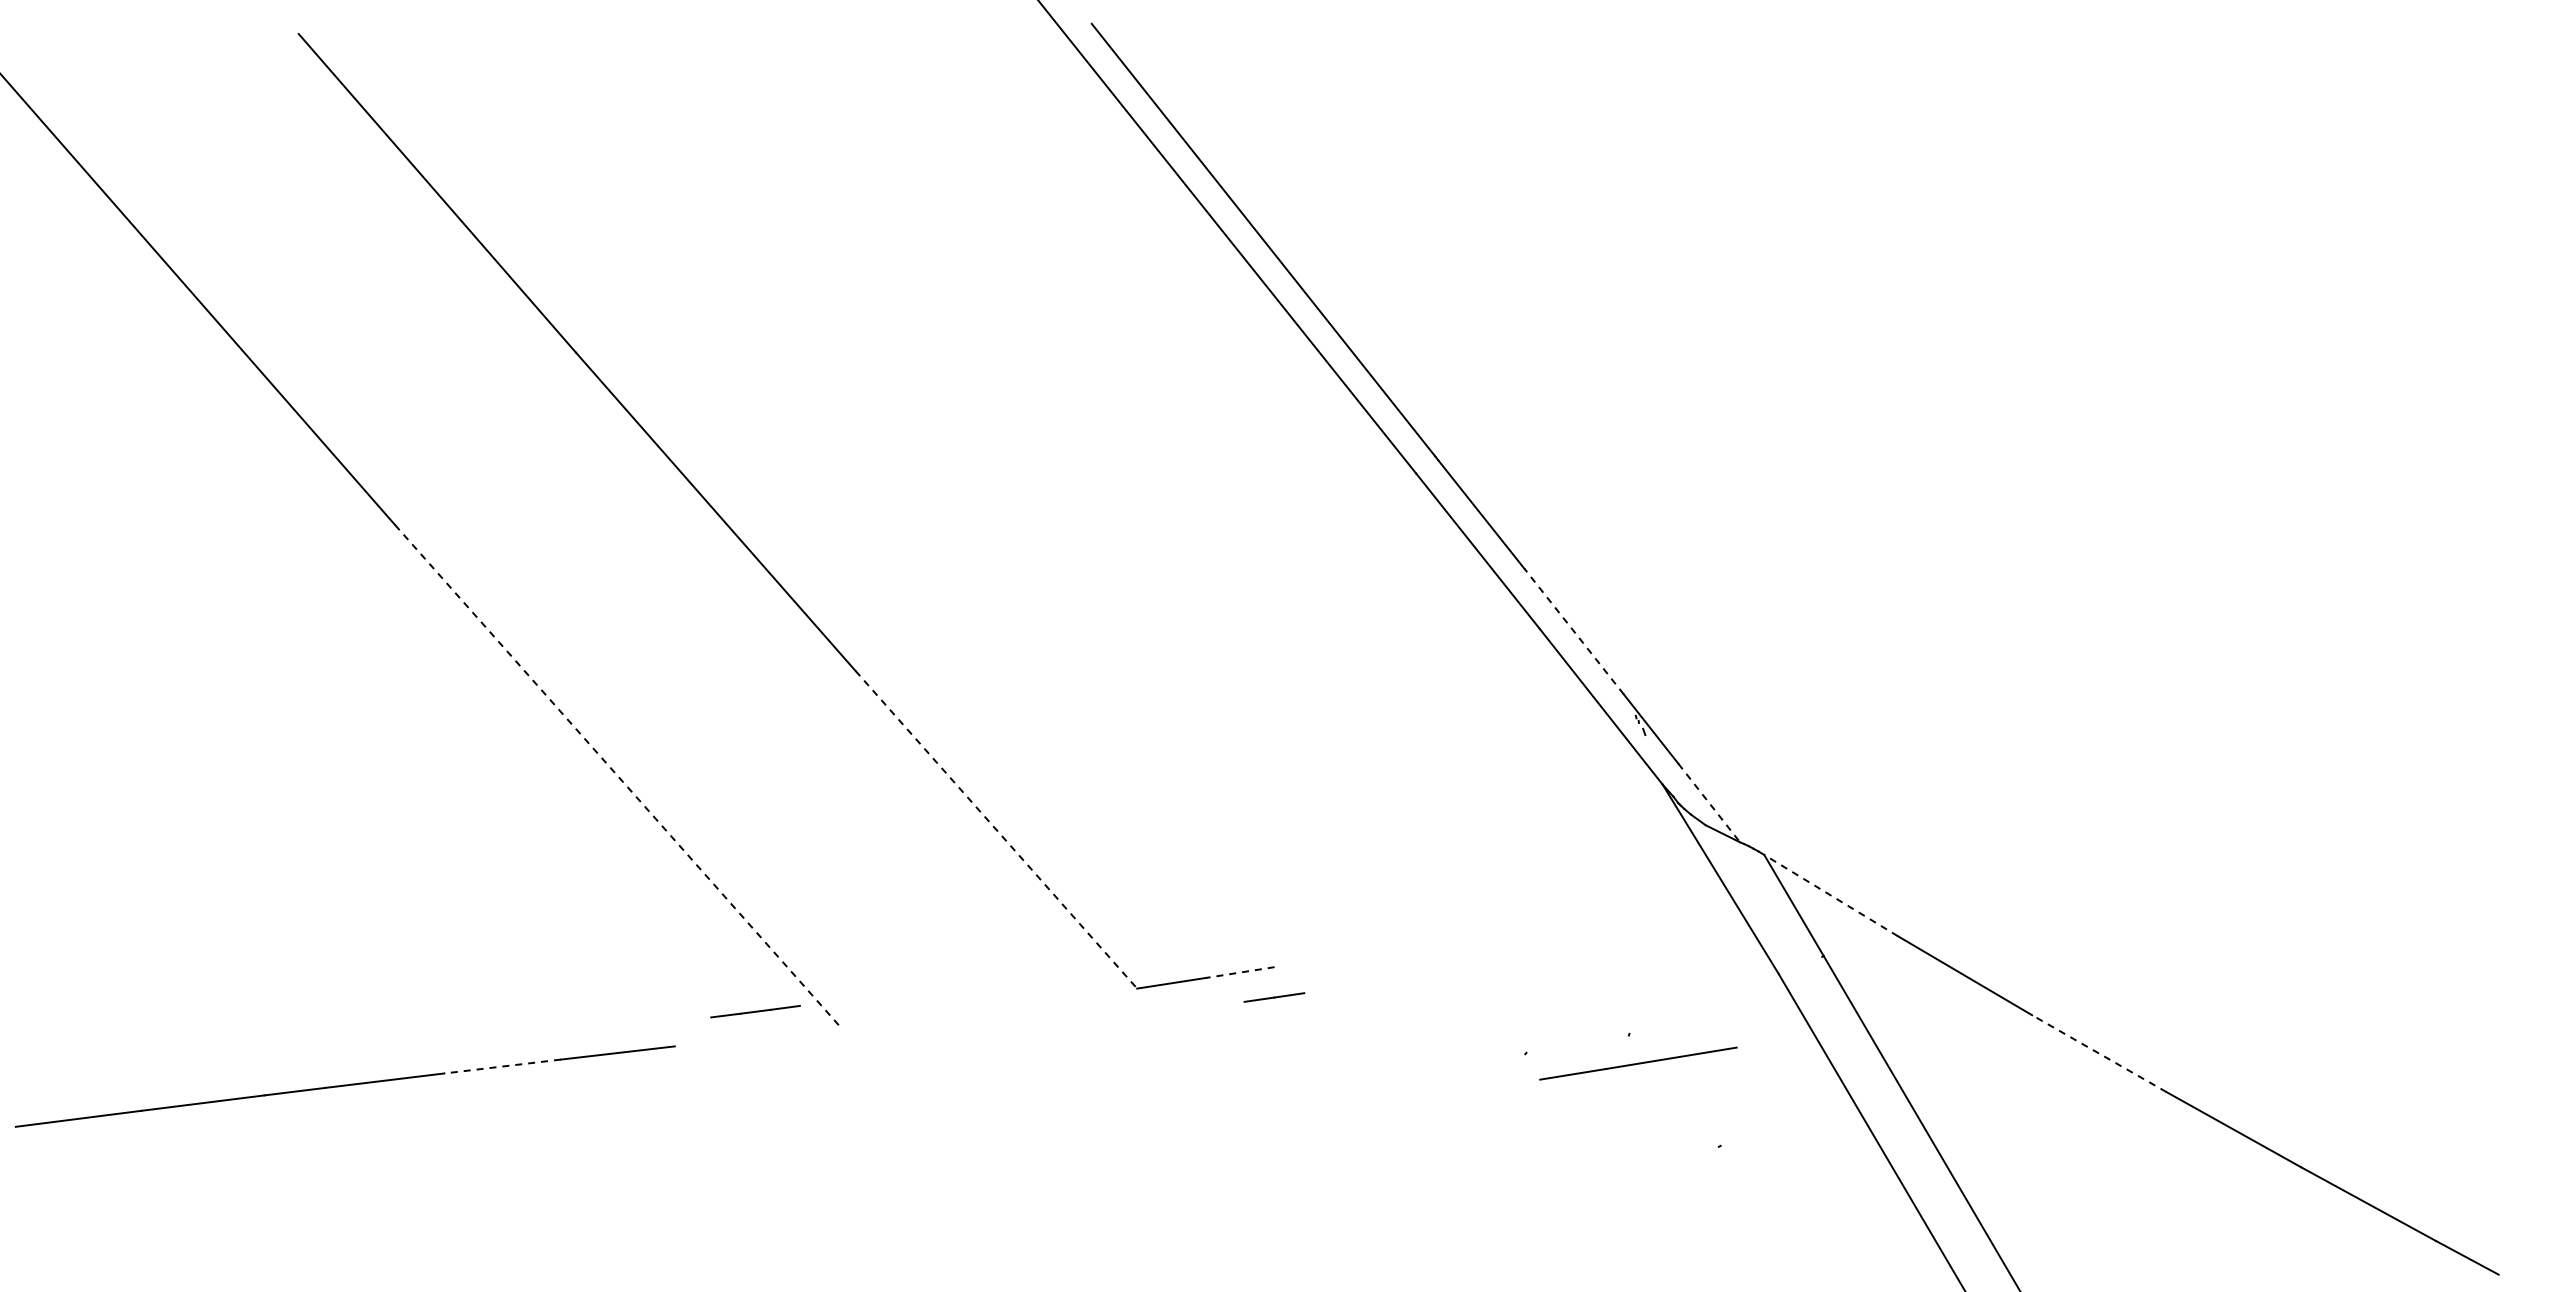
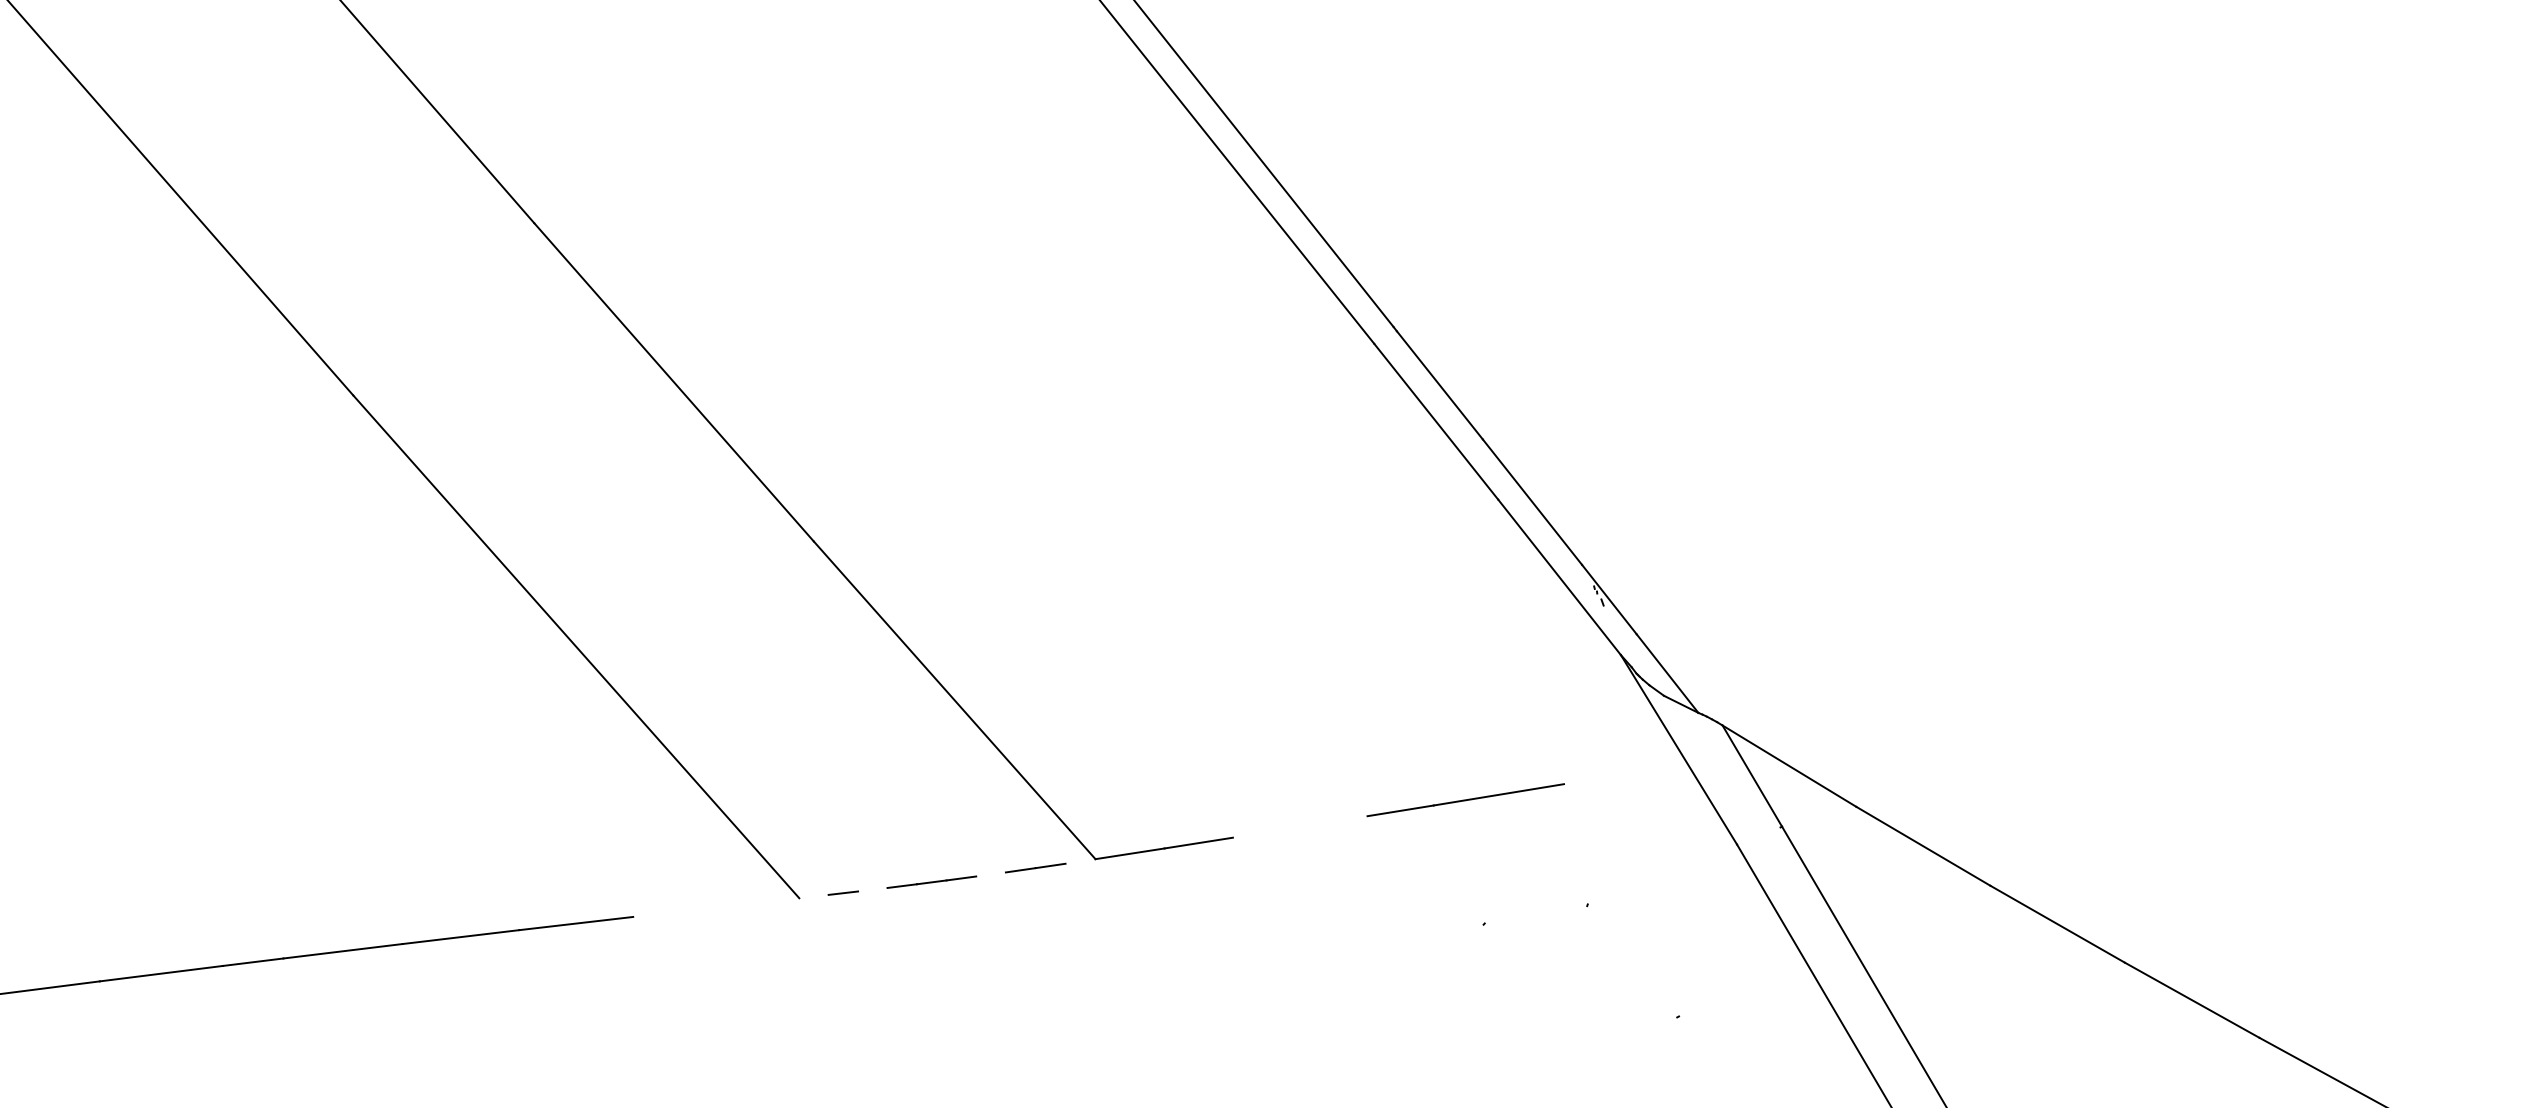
line: (1573, 631) -> (1531, 502), dashed -> solid
line: (618, 776) -> (576, 647), dashed -> solid
line: (1709, 803) -> (1667, 674), dashed -> solid
line: (996, 830) -> (954, 701), dashed -> solid
line: (1830, 895) -> (1788, 766), dashed -> solid
line: (1240, 972) -> (1198, 843), dashed -> solid
line: (1274, 997) -> (1035, 868), moved
line: (755, 1011) -> (931, 882), moved
line: (884, 1022) -> (842, 893), added
line: (2098, 1053) -> (2056, 924), dashed -> solid
line: (1638, 1063) -> (1465, 800), moved
line: (502, 1066) -> (460, 937), dashed -> solid

